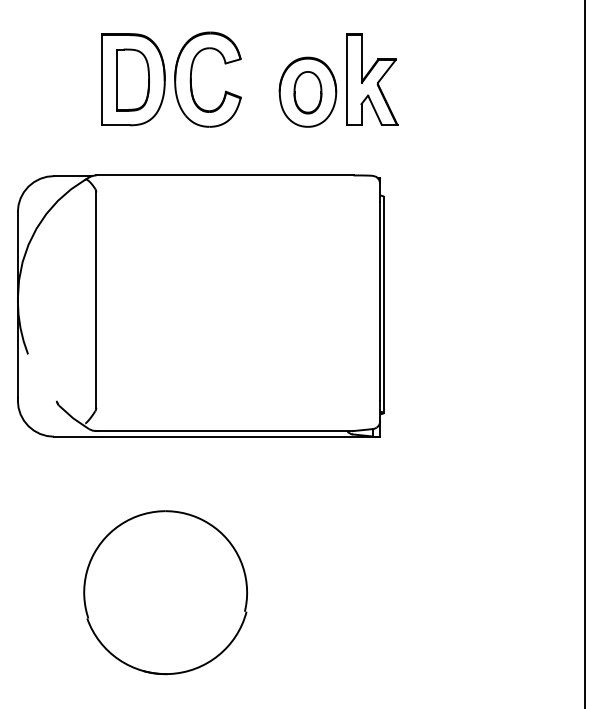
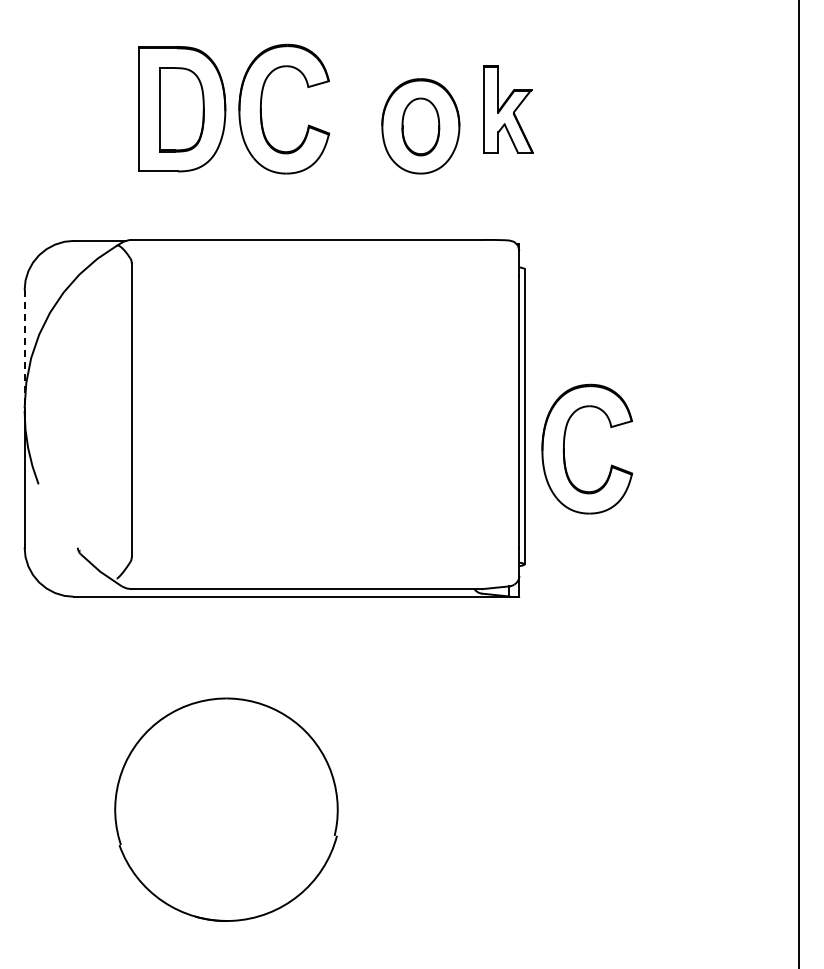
part: (372, 79) -> (508, 108), size x0.7
line: (17, 255) -> (24, 349), solid -> dashed
part: (413, 328) -> (564, 448), added

